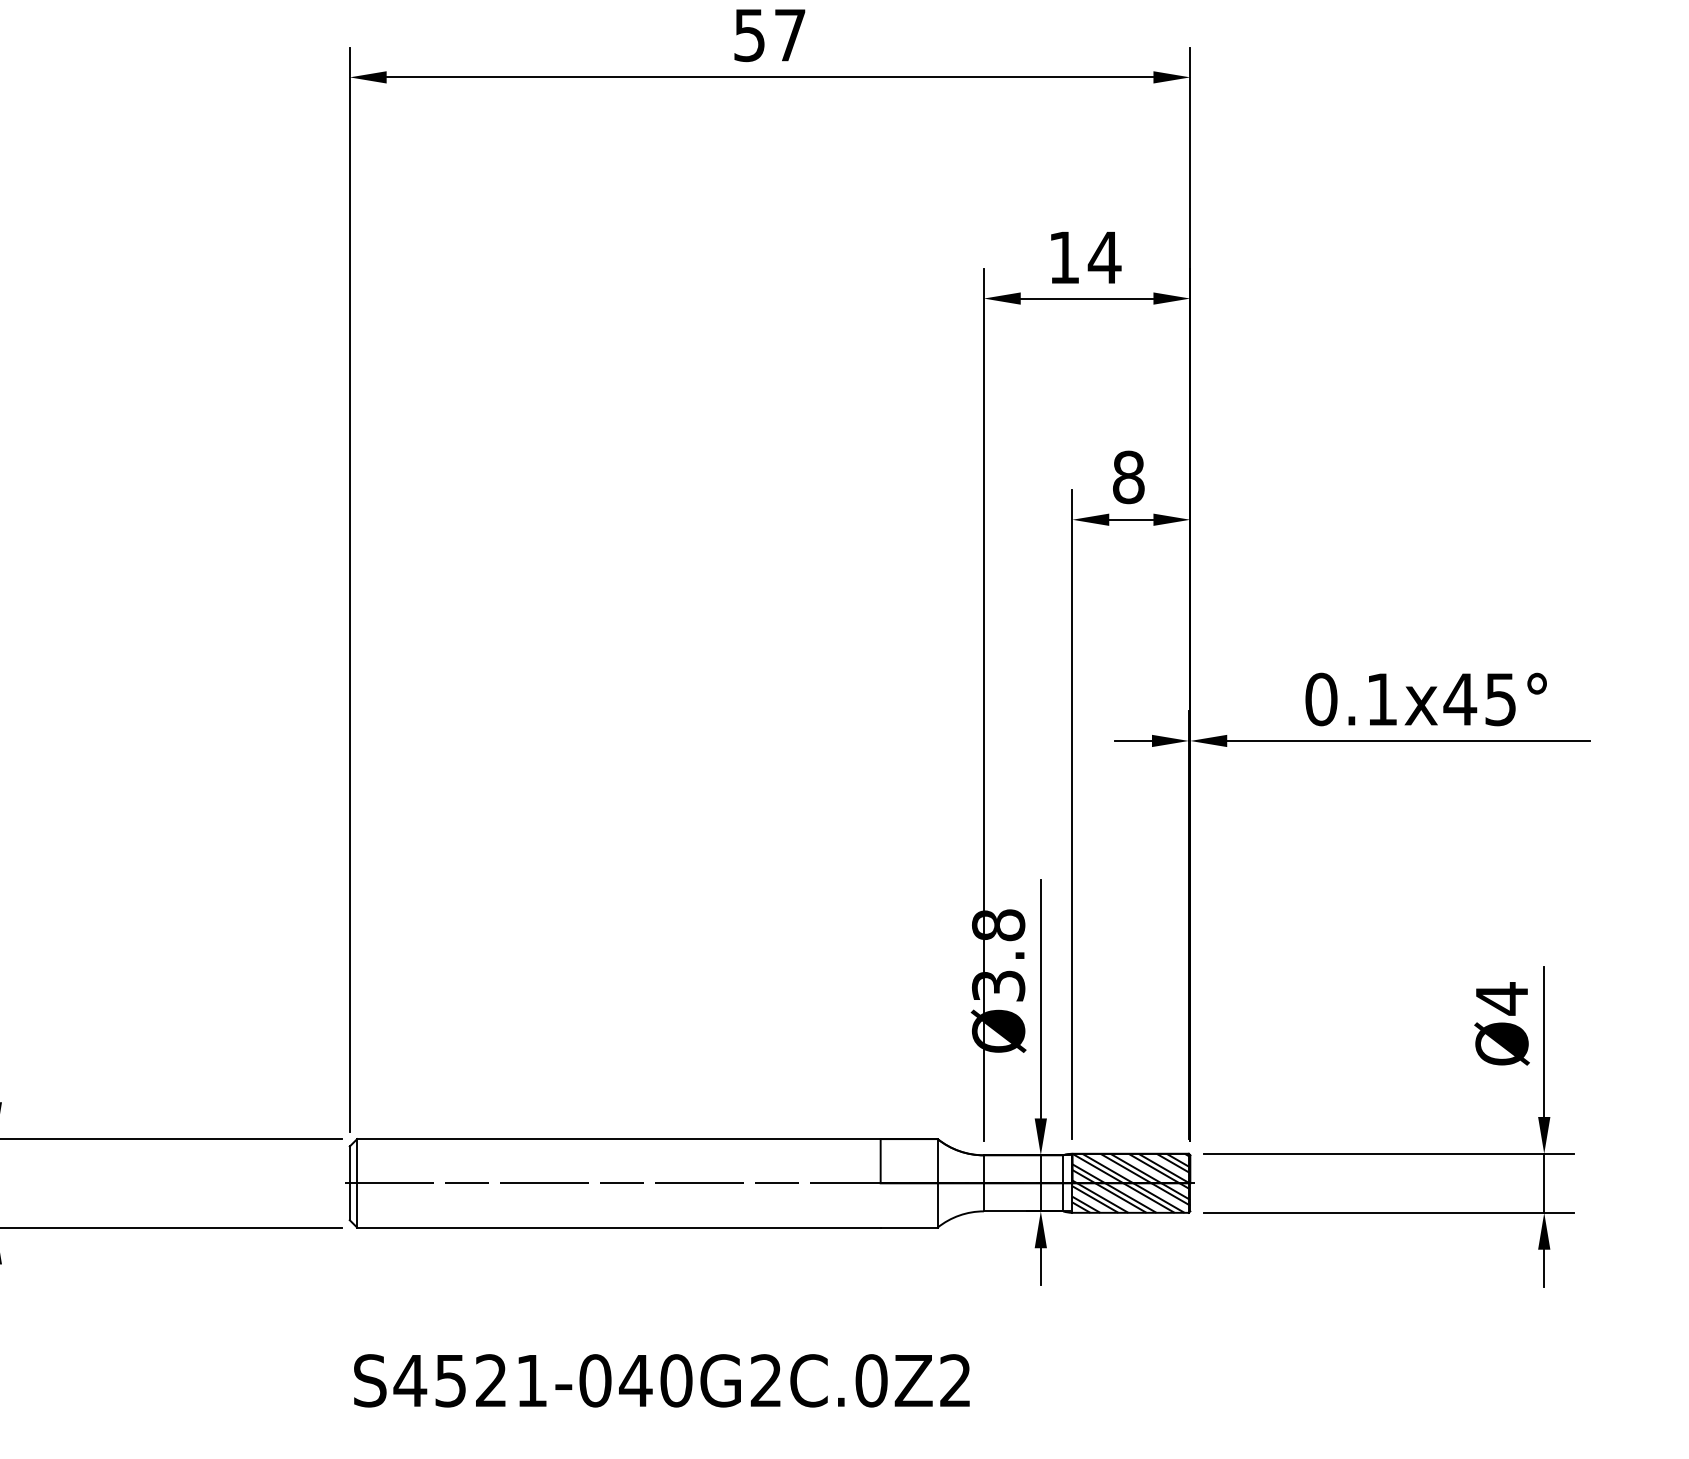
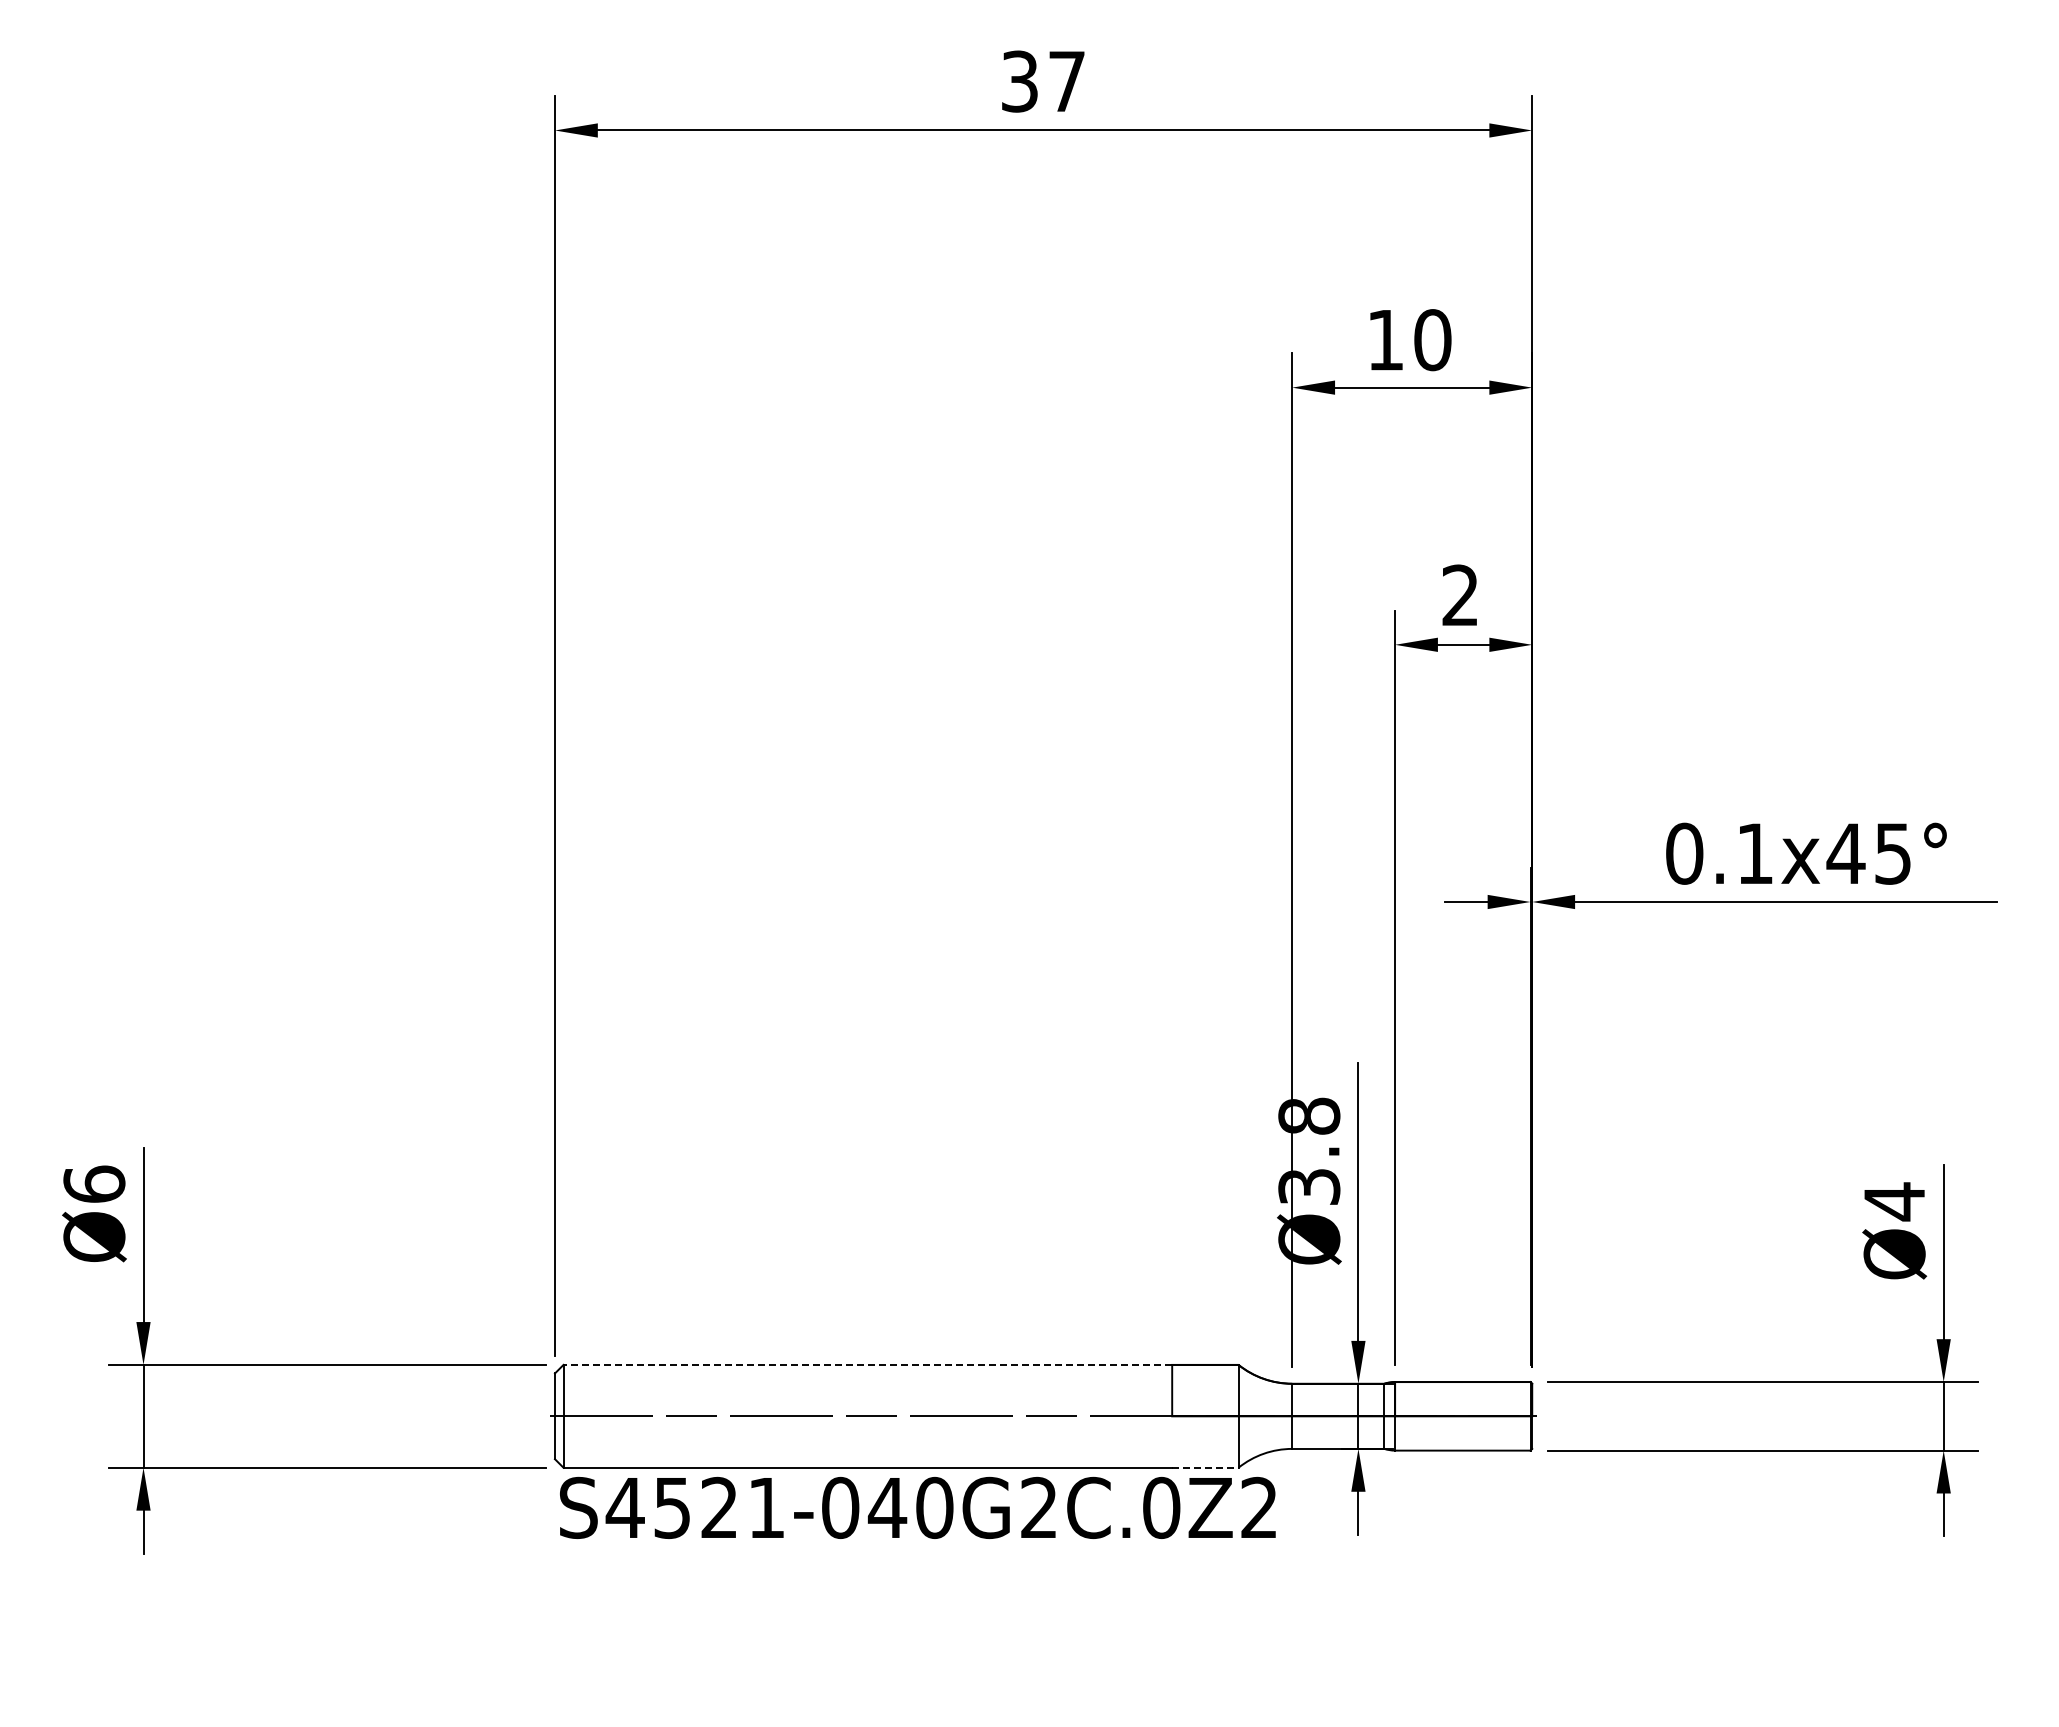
text: (749, 35) -> (1019, 81), 57 -> 37
text: (1104, 258) -> (1432, 340), 14 -> 10
text: (1128, 477) -> (1460, 595), 8 -> 2
line: (618, 1138) -> (867, 1364), solid -> dashed
hatch: (1131, 1183) -> (1463, 1416), removed
line: (909, 1227) -> (1205, 1467), solid -> dashed
text: (661, 1380) -> (917, 1507), moved

